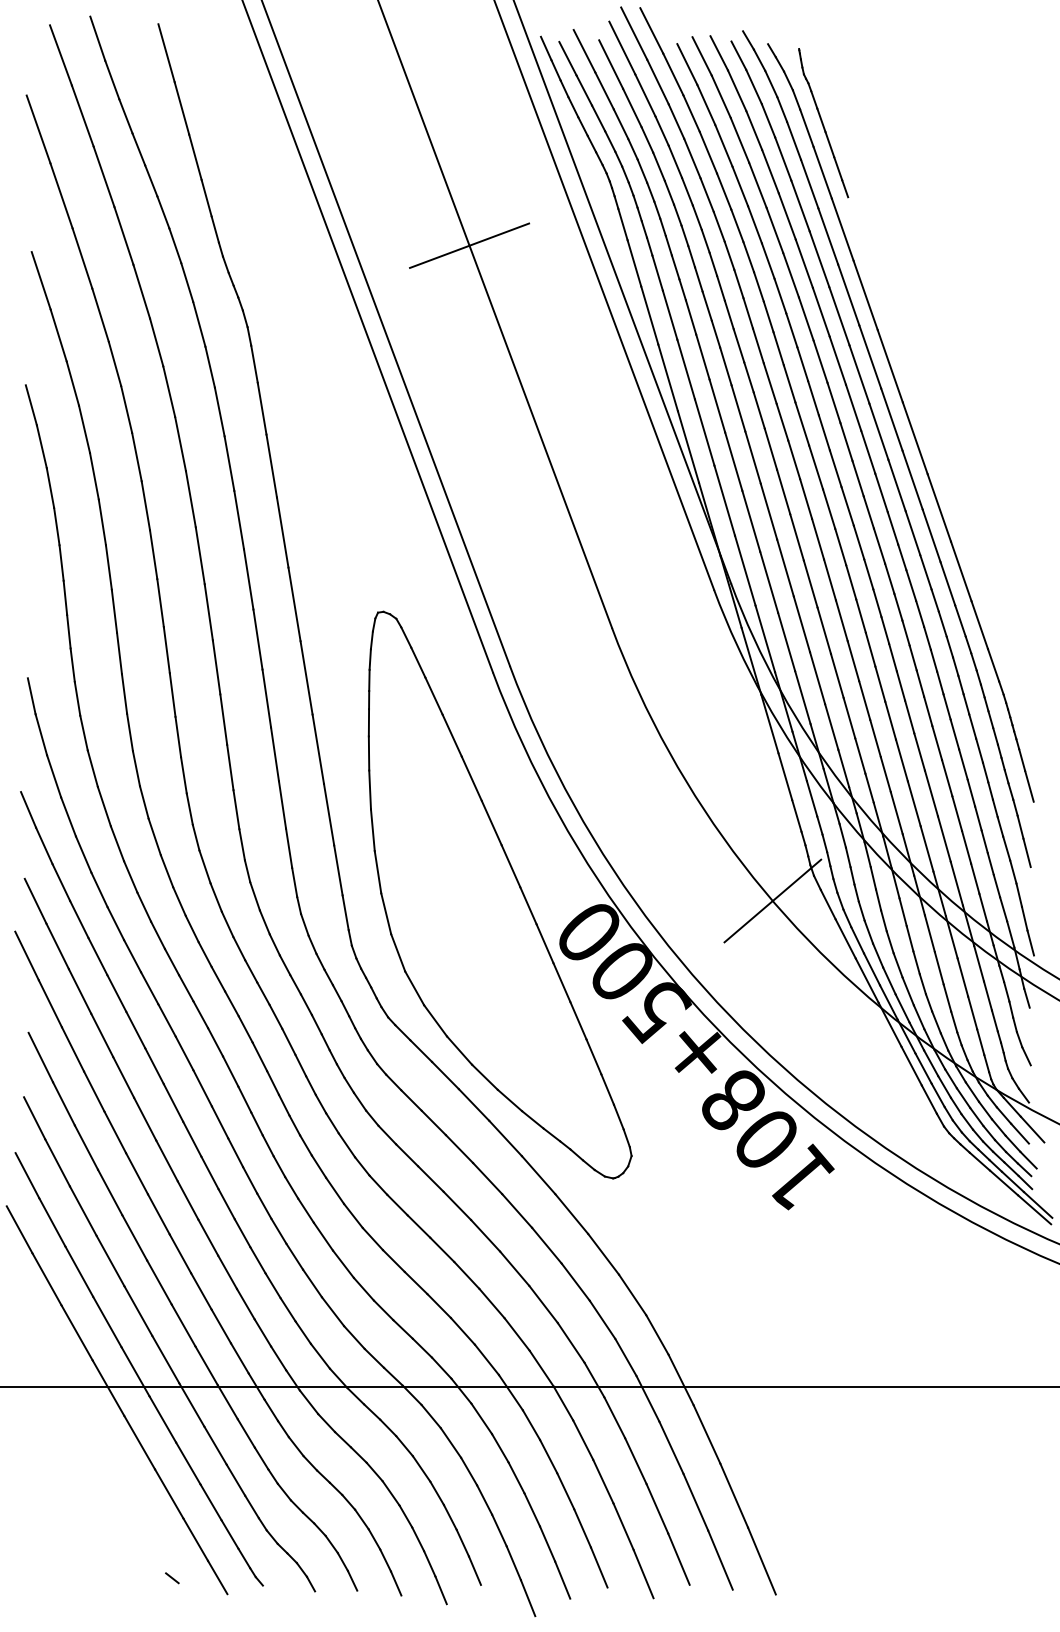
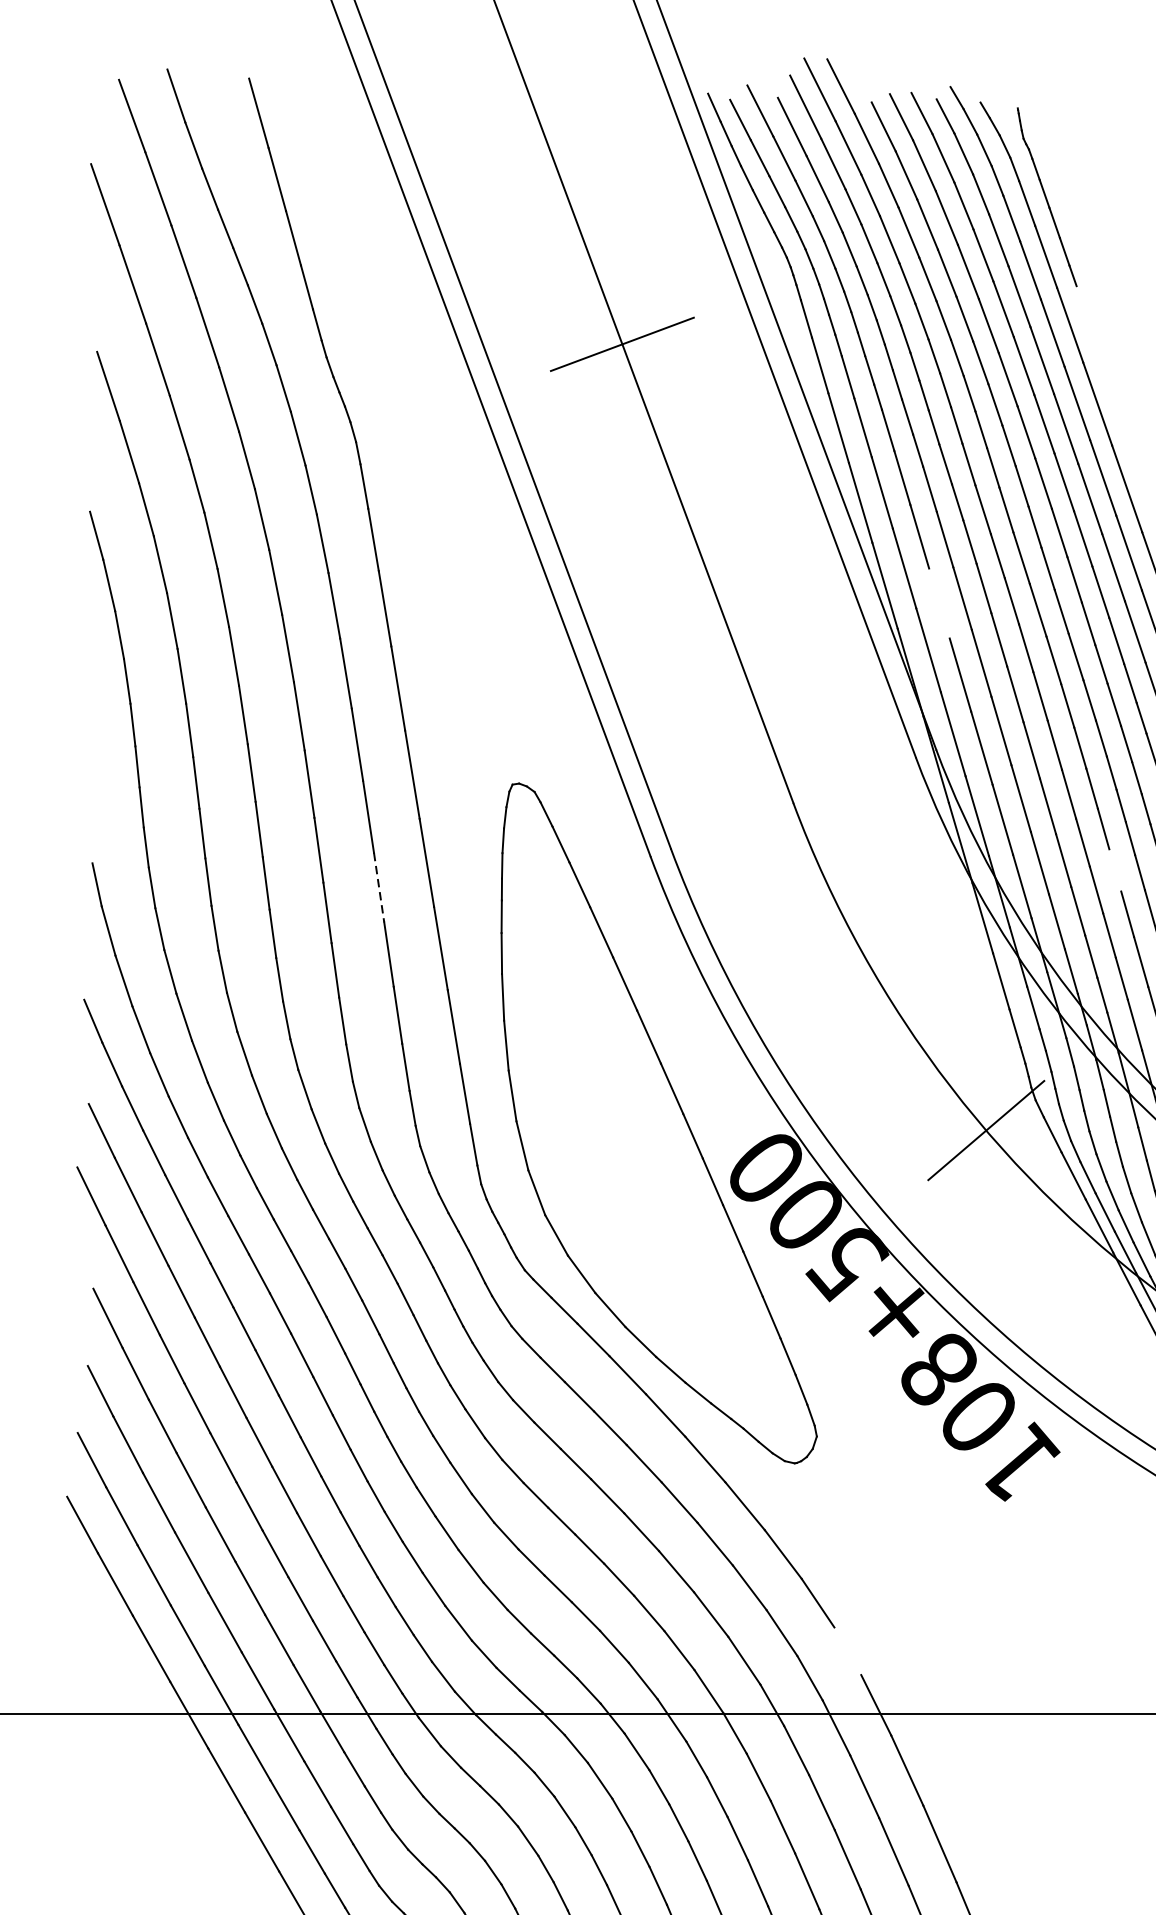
line: (733, 461) -> (939, 603), removed
line: (880, 683) -> (1115, 869), removed
line: (266, 699) -> (378, 888), solid -> dashed
line: (657, 1334) -> (847, 1650), removed

